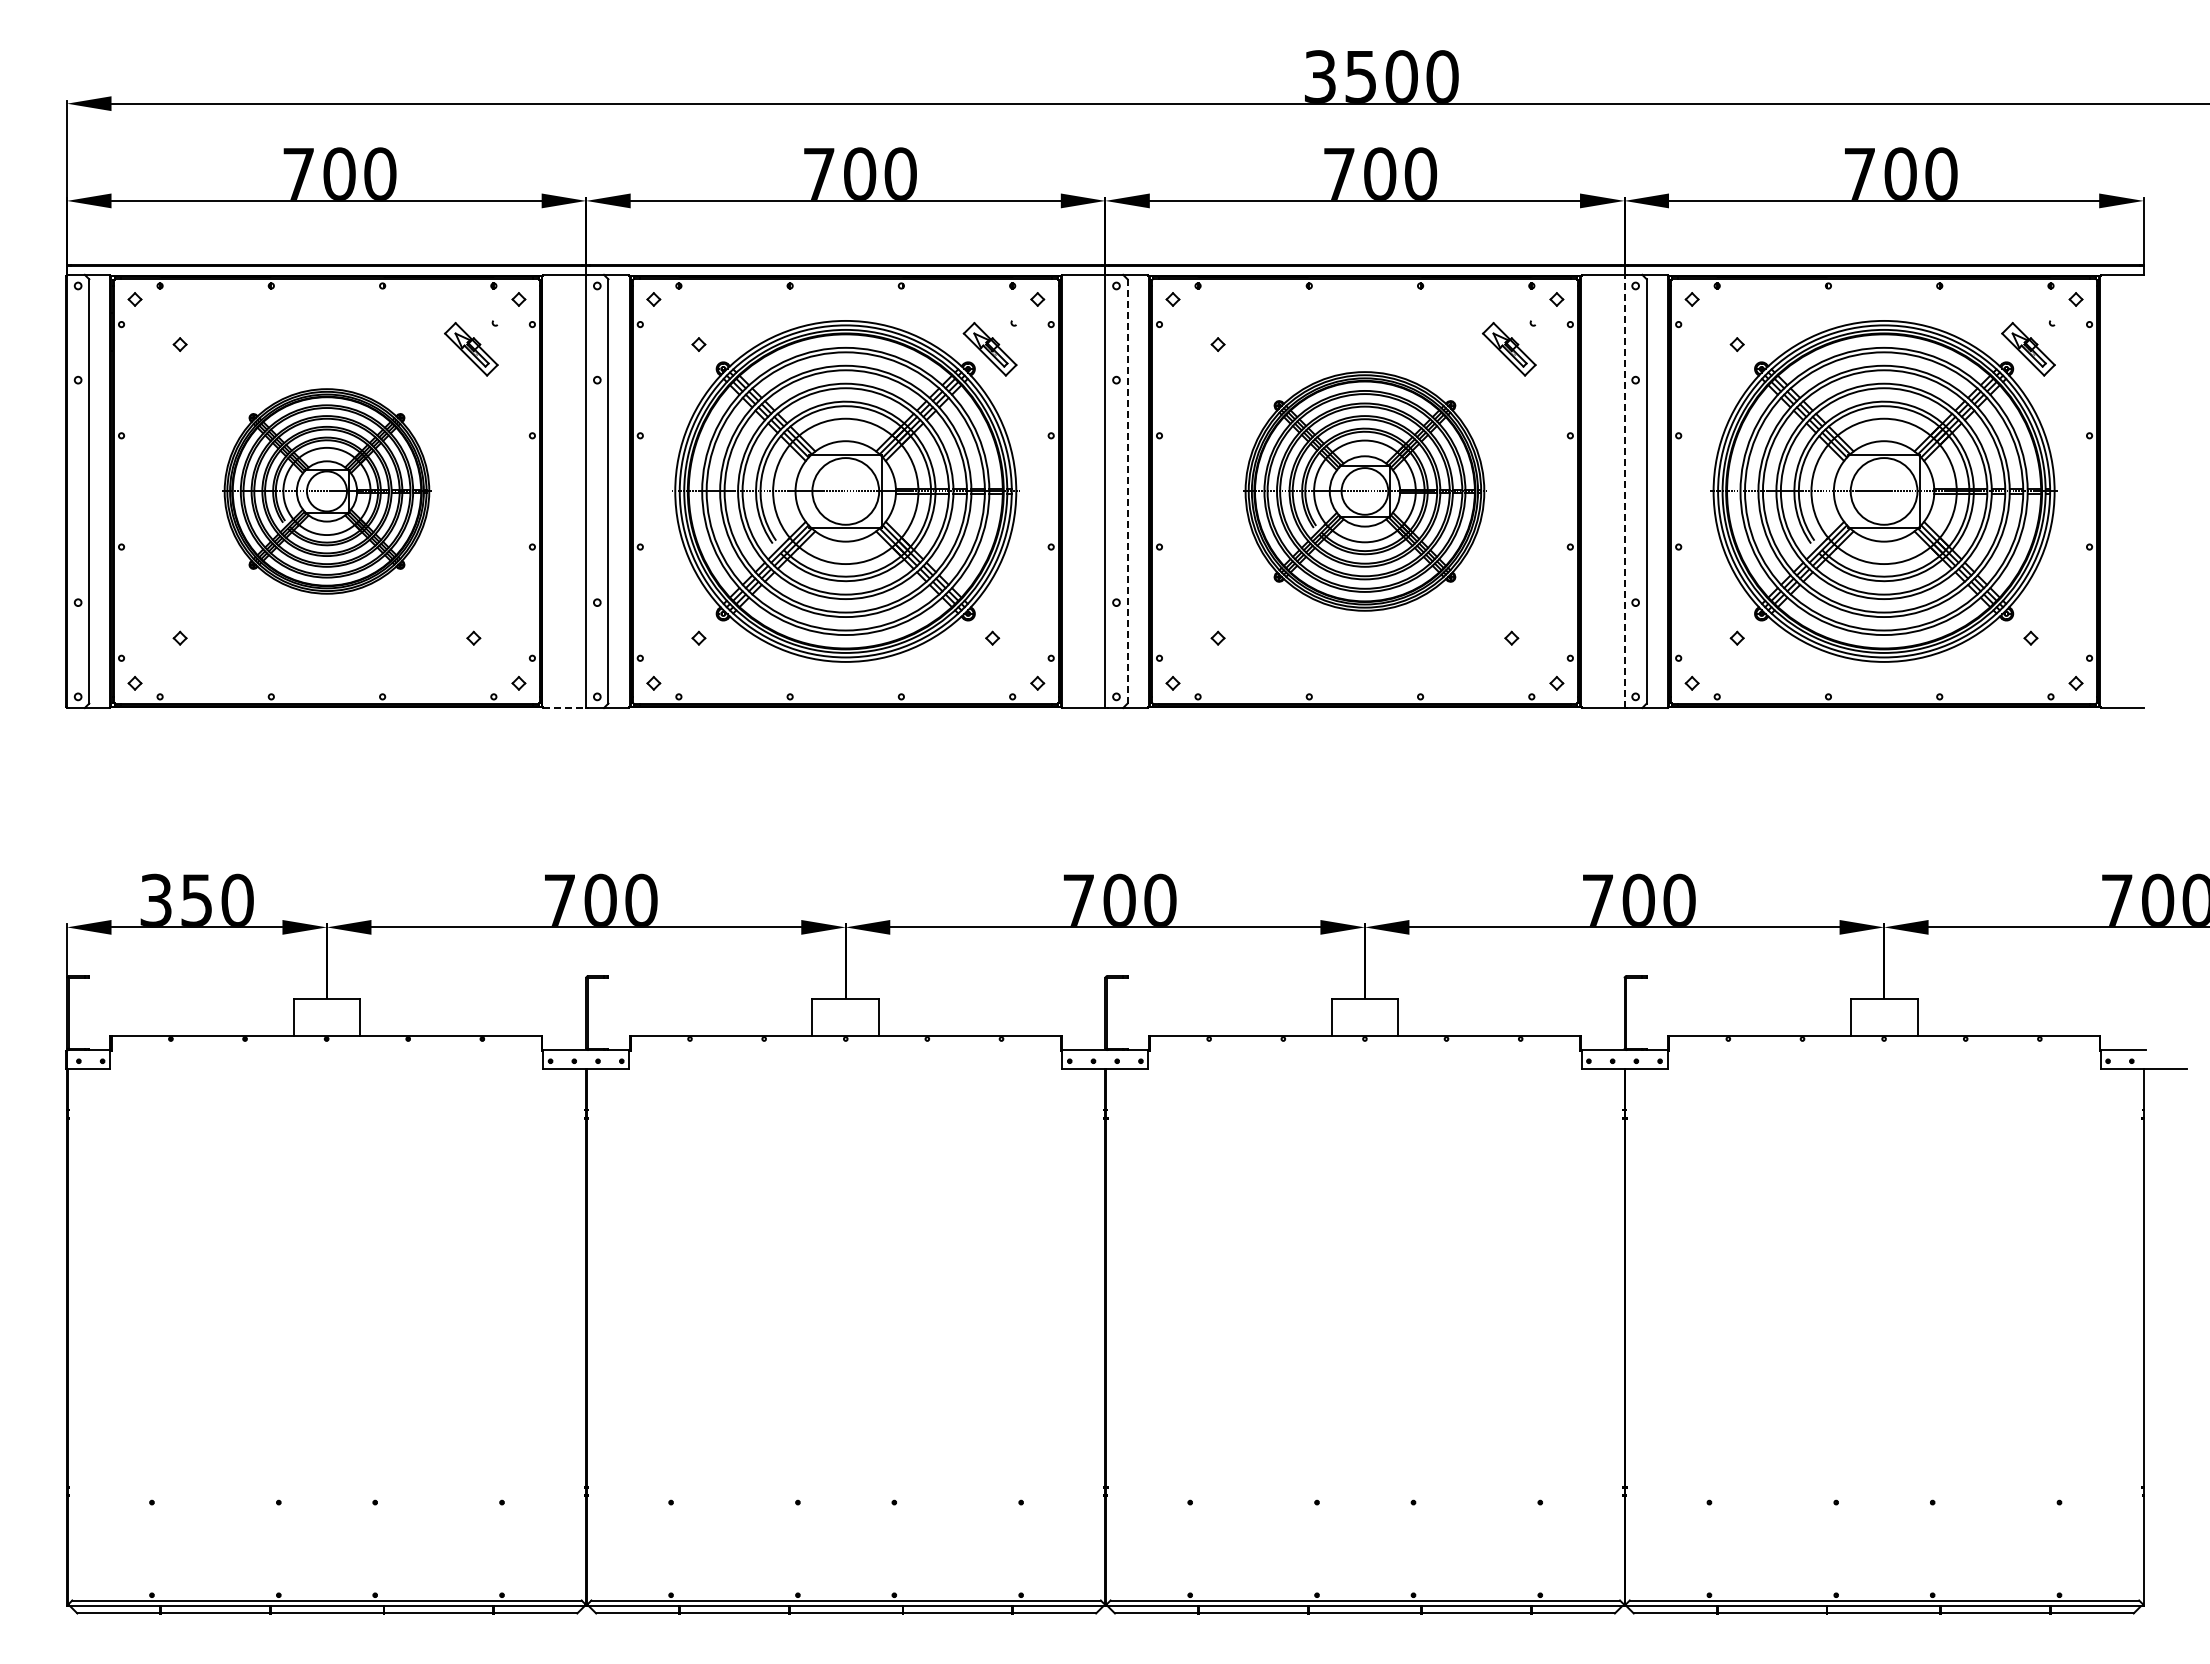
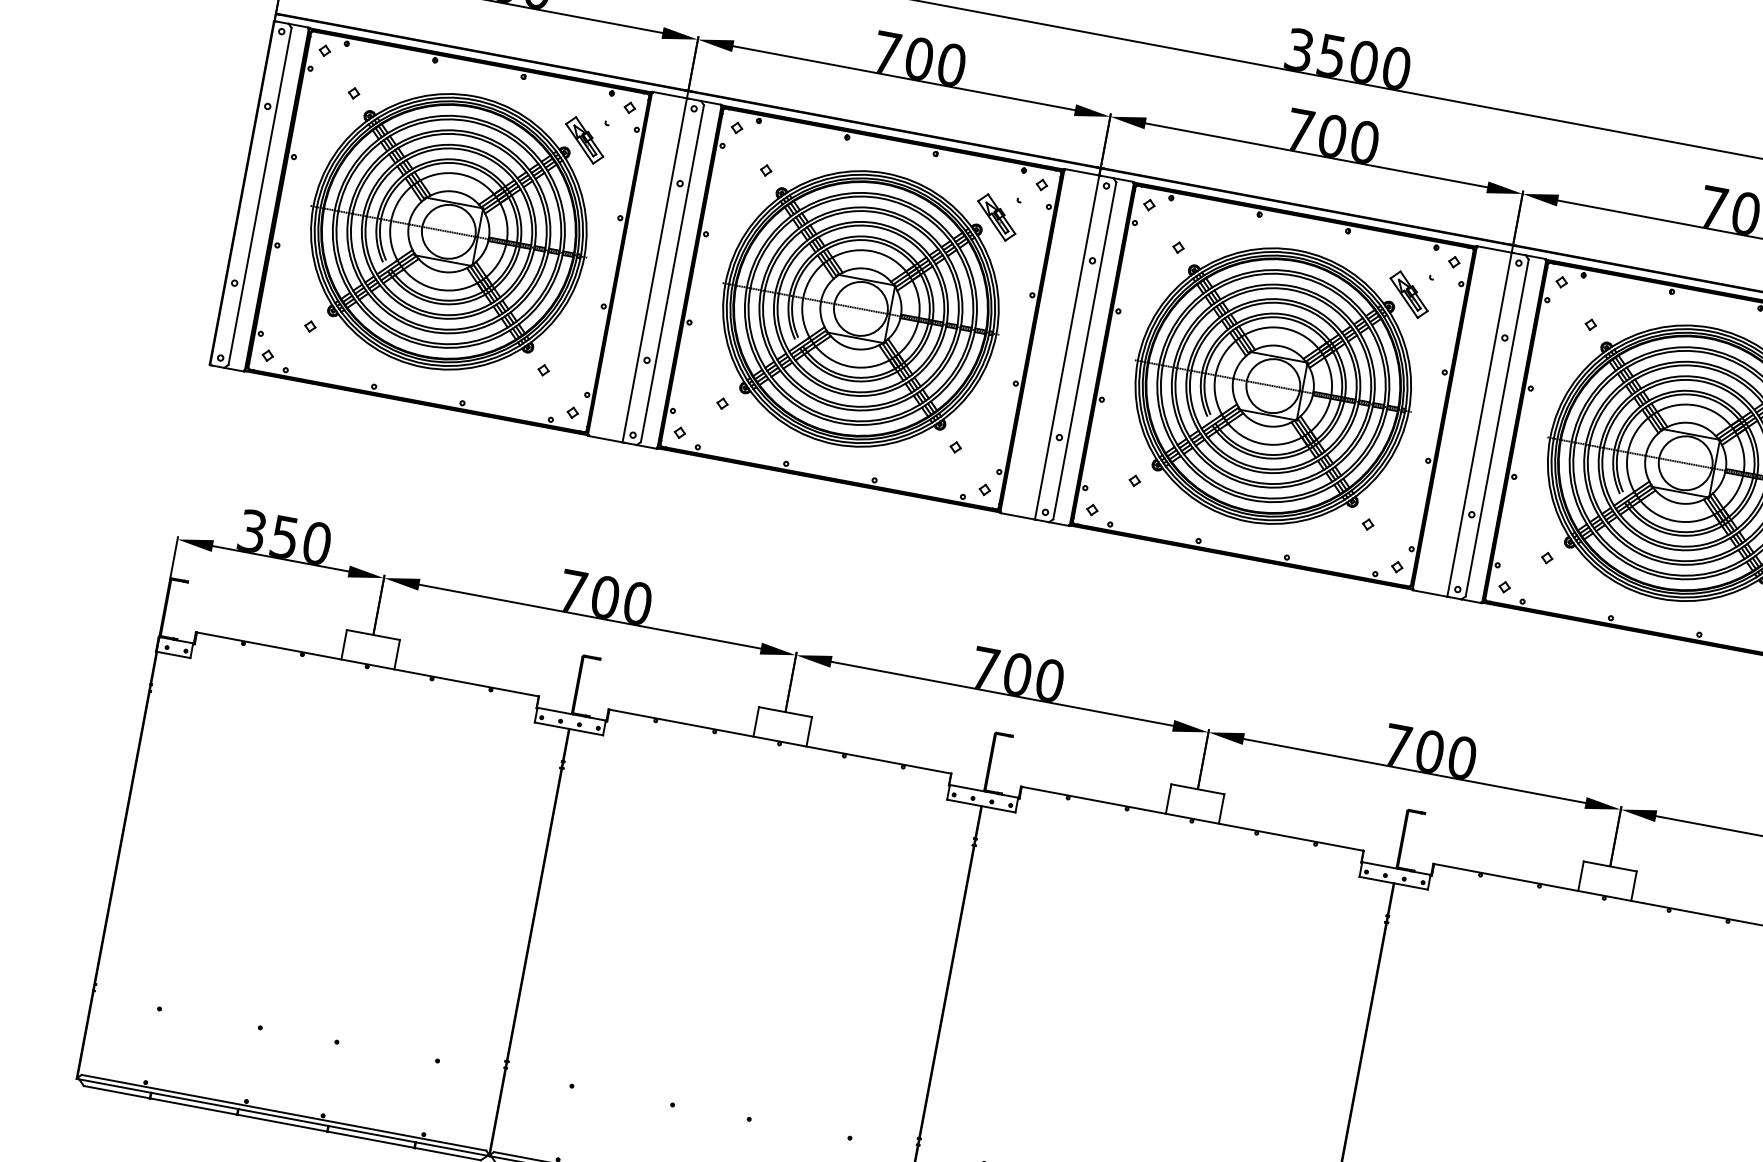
line: (1127, 490) -> (1084, 350), dashed -> solid
part: (326, 491) -> (448, 231), size x1.67
part: (1364, 491) -> (1272, 386), size x1.43
line: (1624, 491) -> (1479, 424), dashed -> solid
line: (564, 708) -> (605, 439), dashed -> solid

